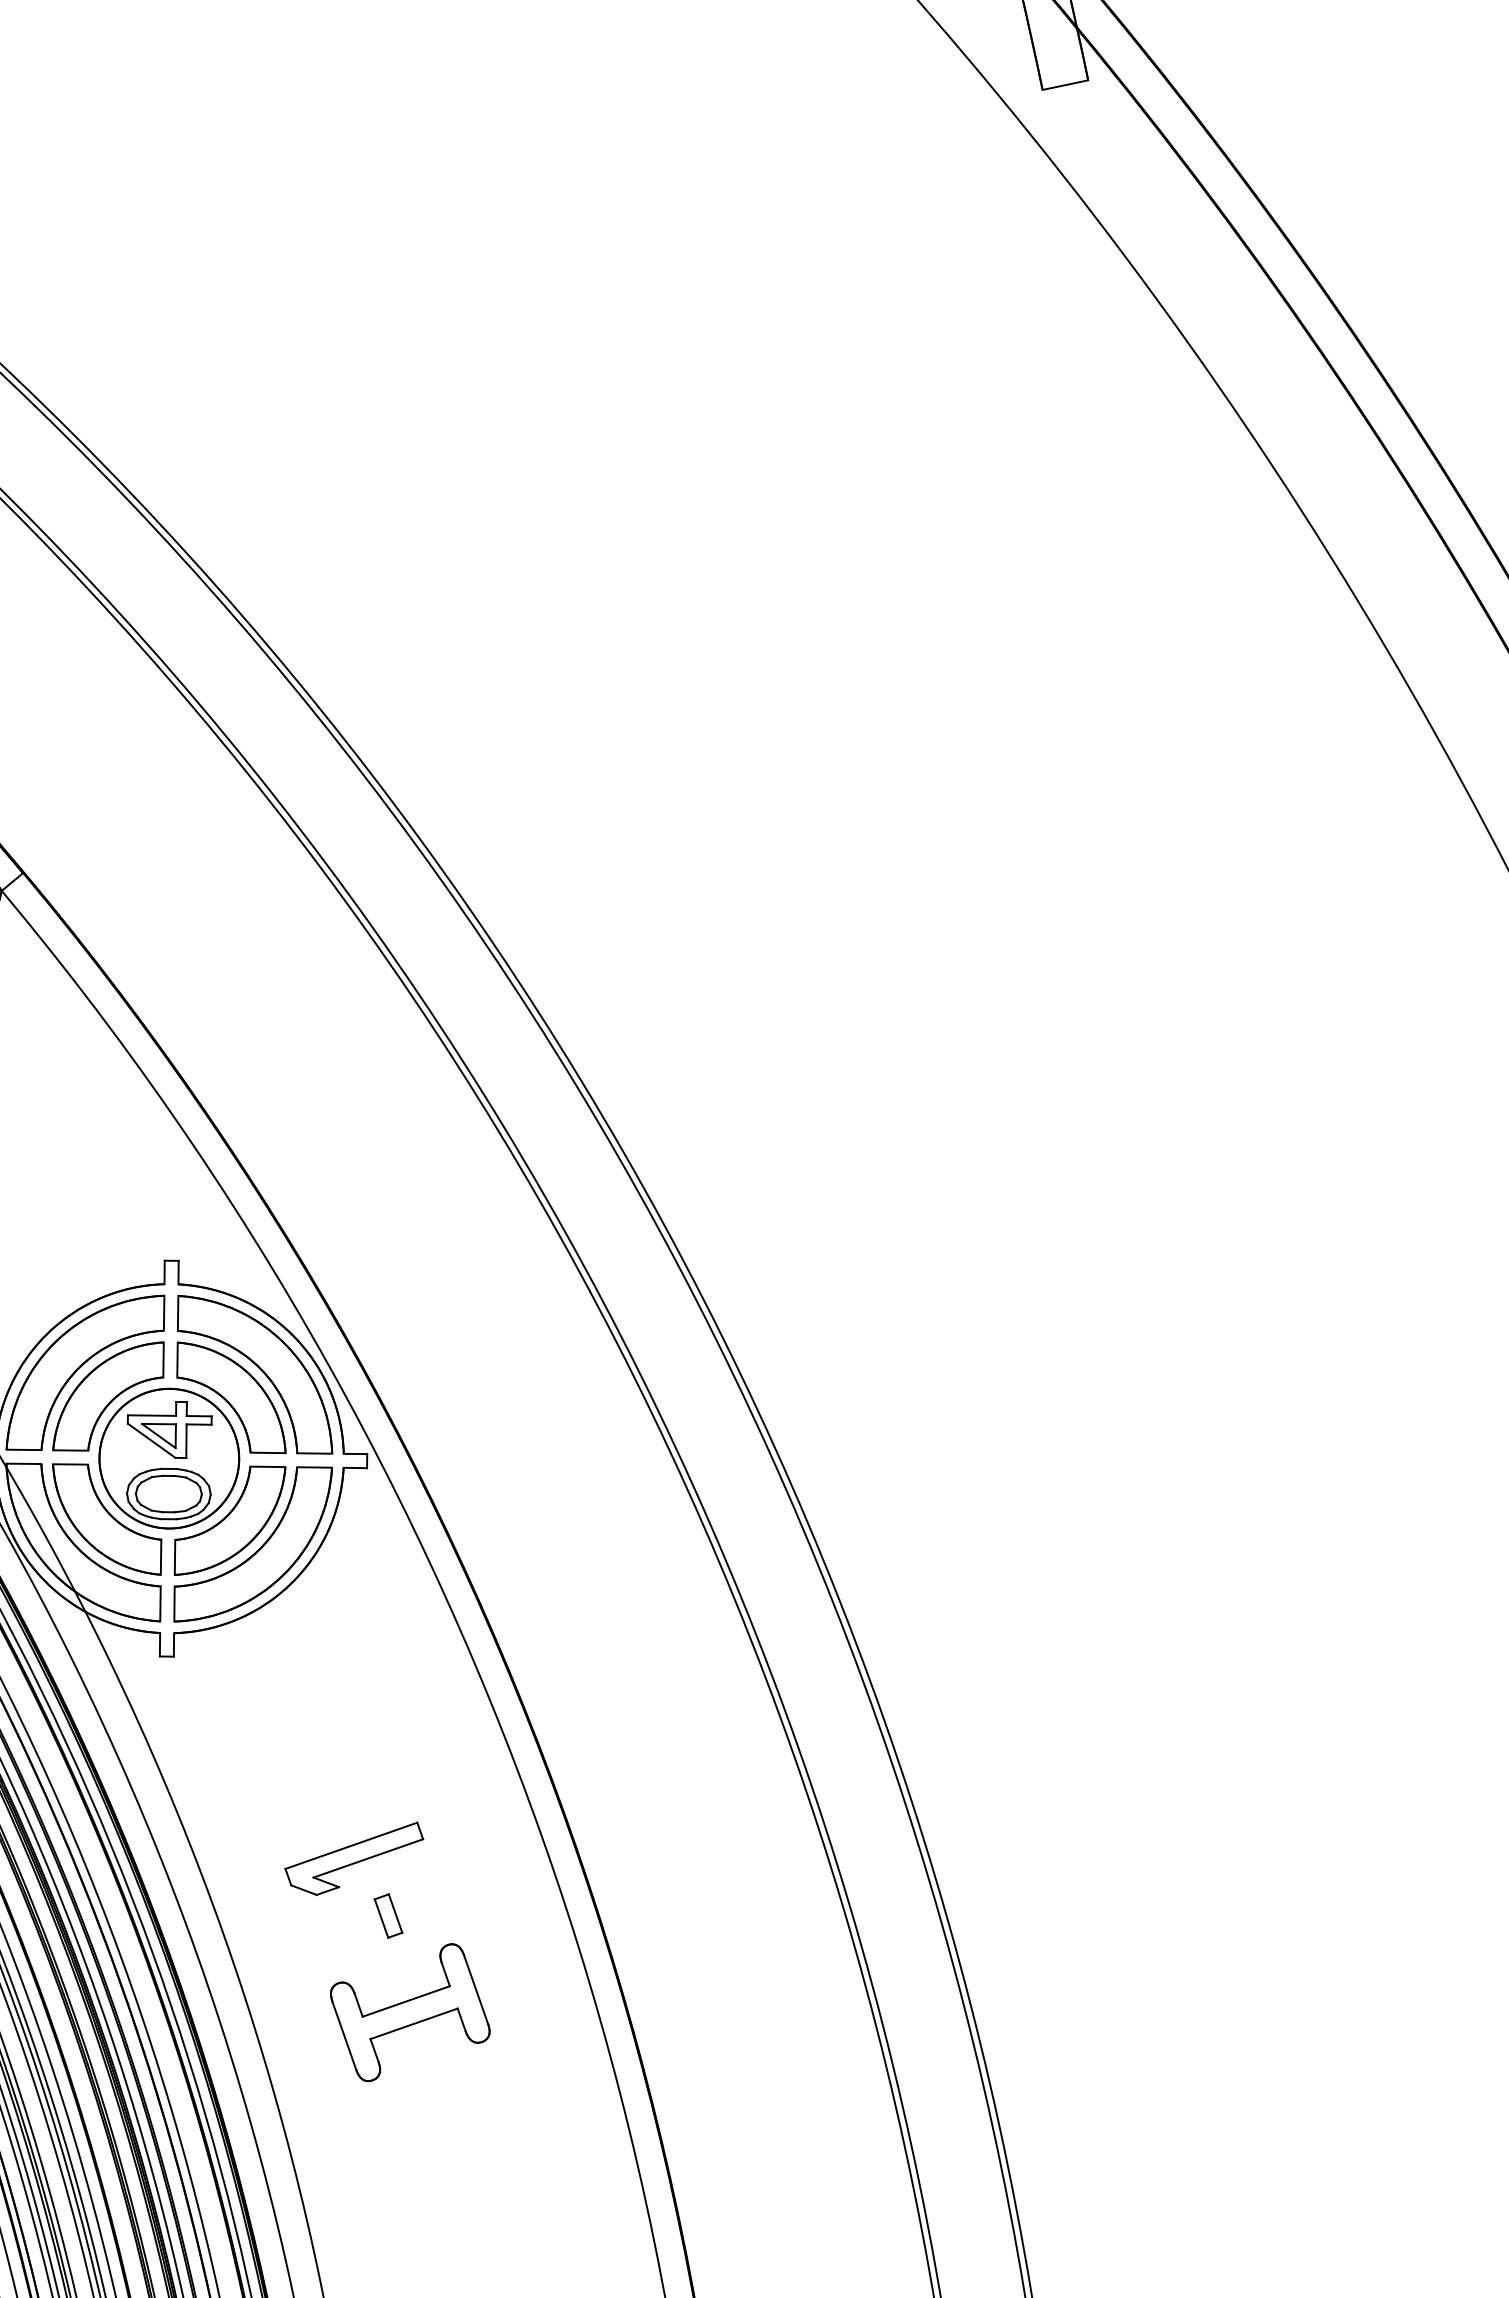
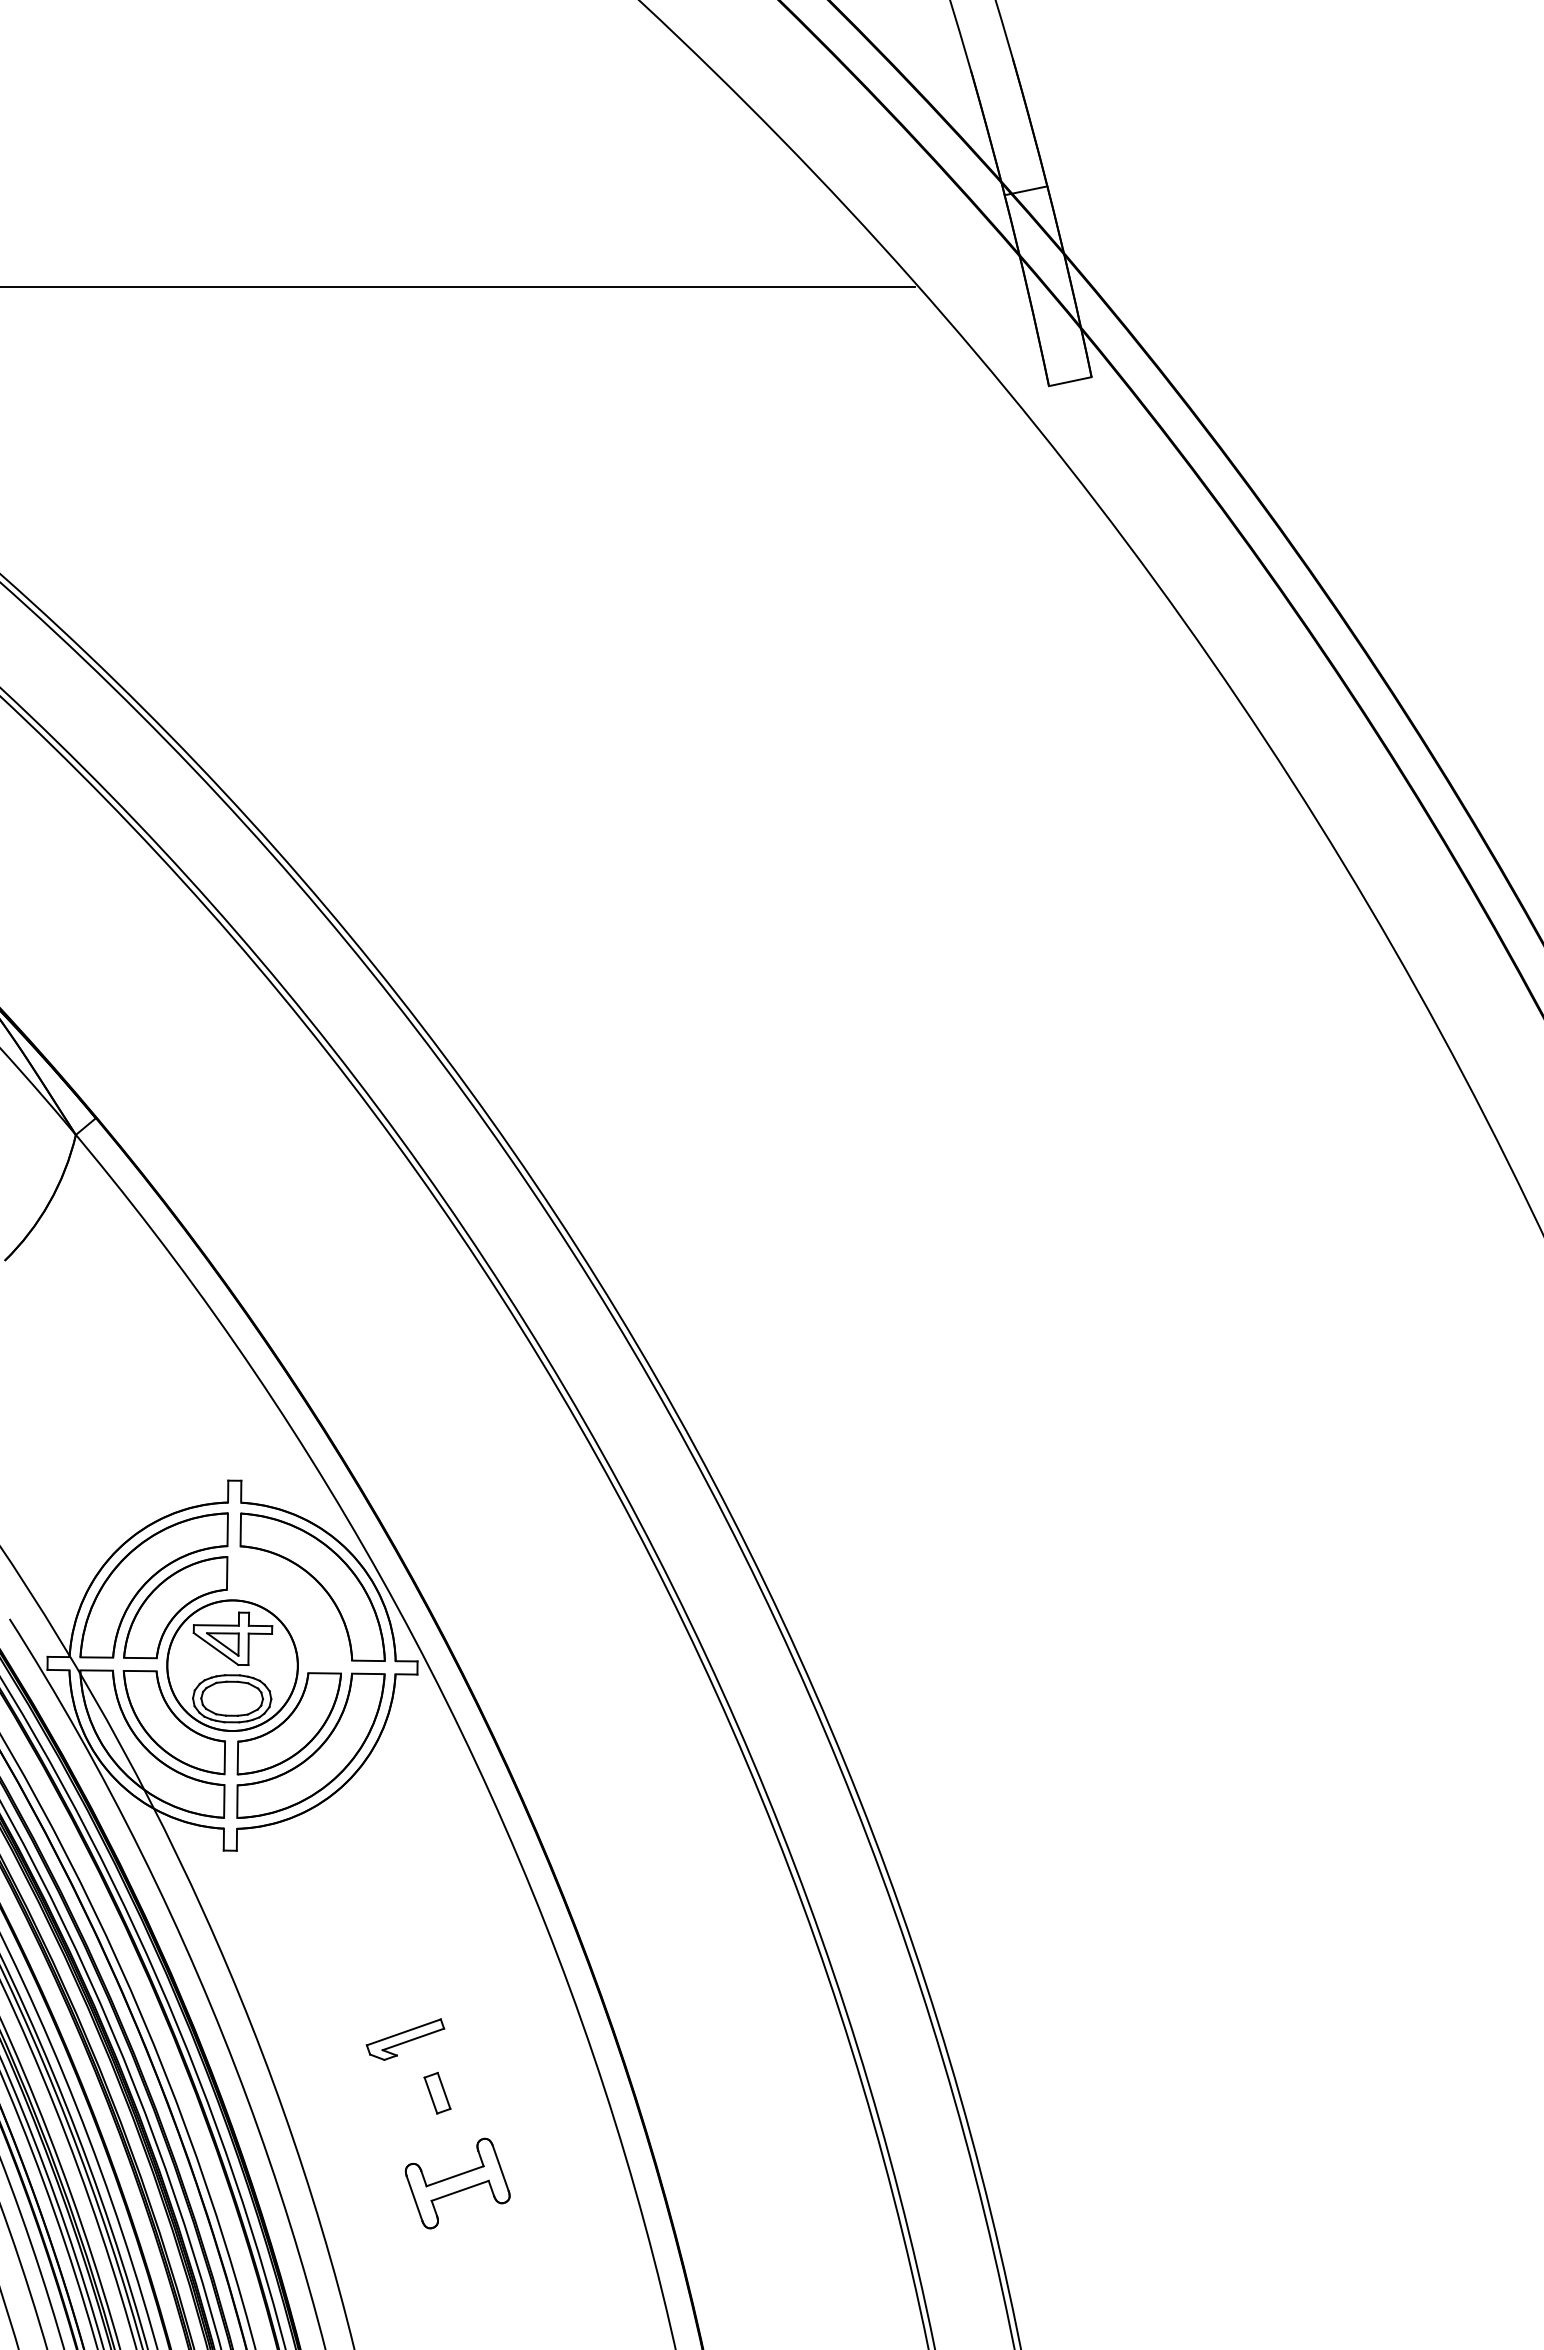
part: (231, 1397) -> (290, 1608), removed
part: (354, 1858) -> (405, 2039), size x0.6
part: (409, 2012) -> (457, 2183), size x0.7

